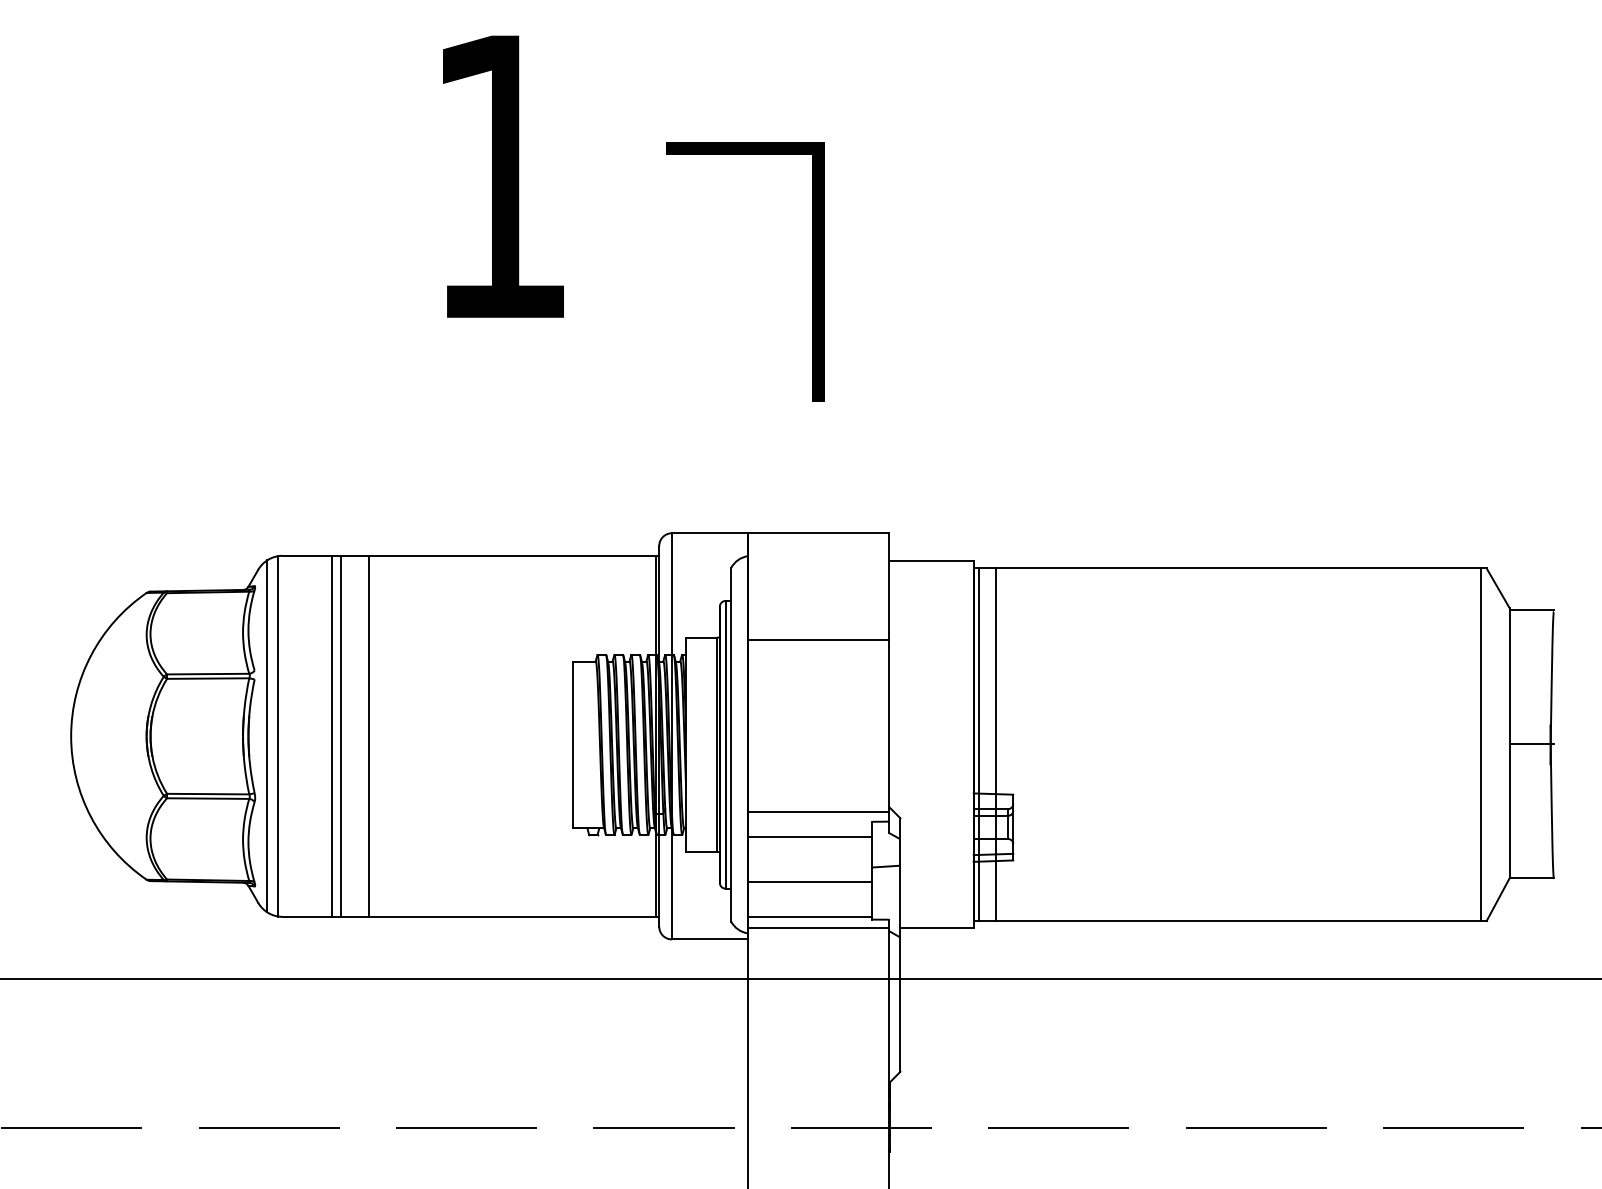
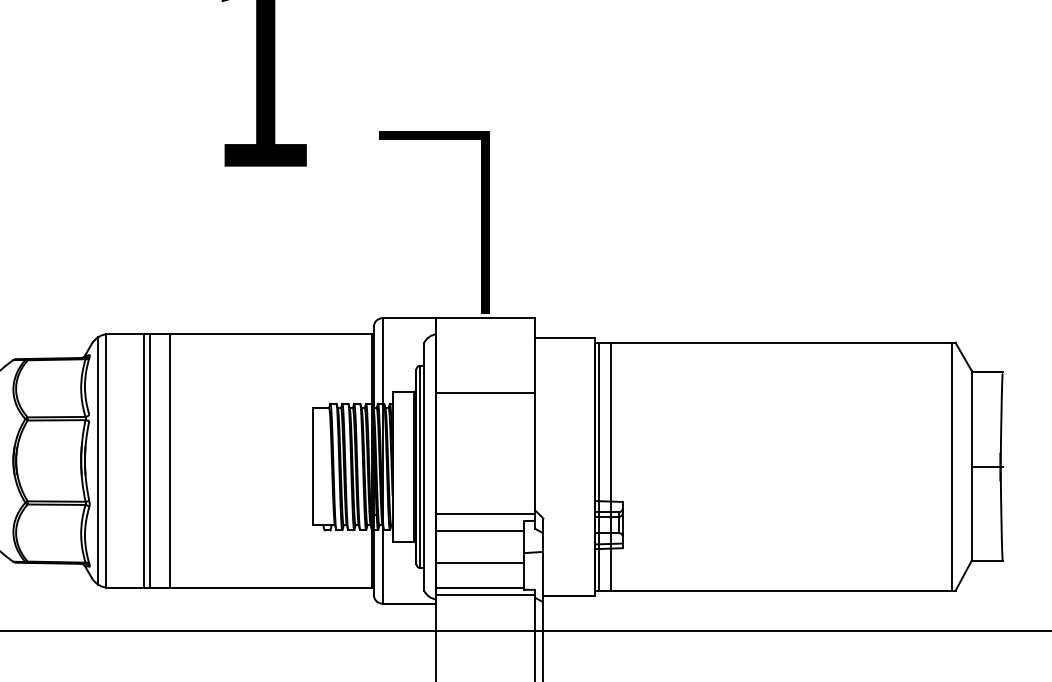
line: (812, 271) -> (481, 222), moved

